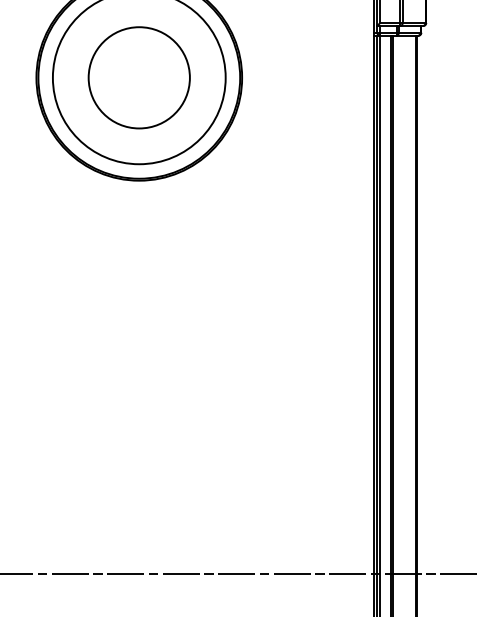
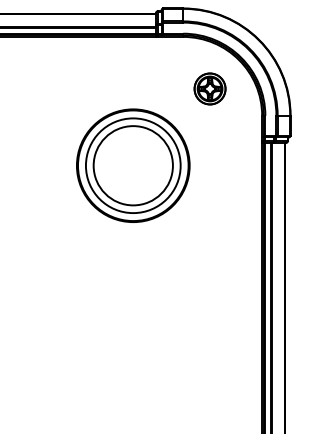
circle: (137, 77) -> (132, 165), size x1.43

